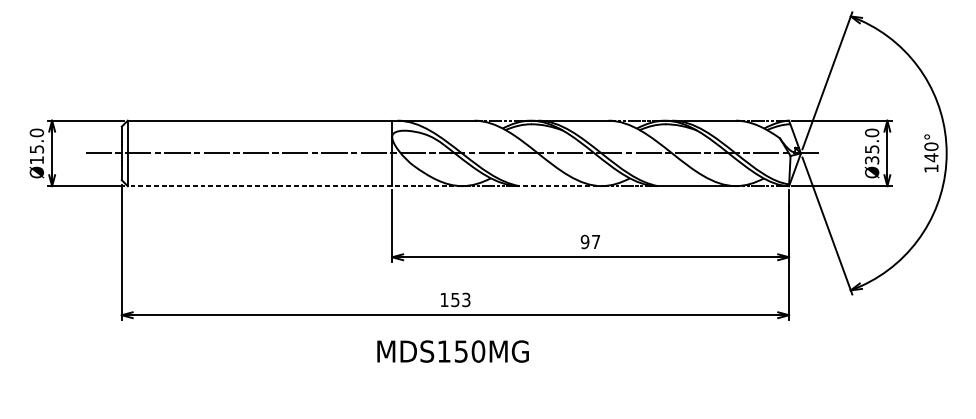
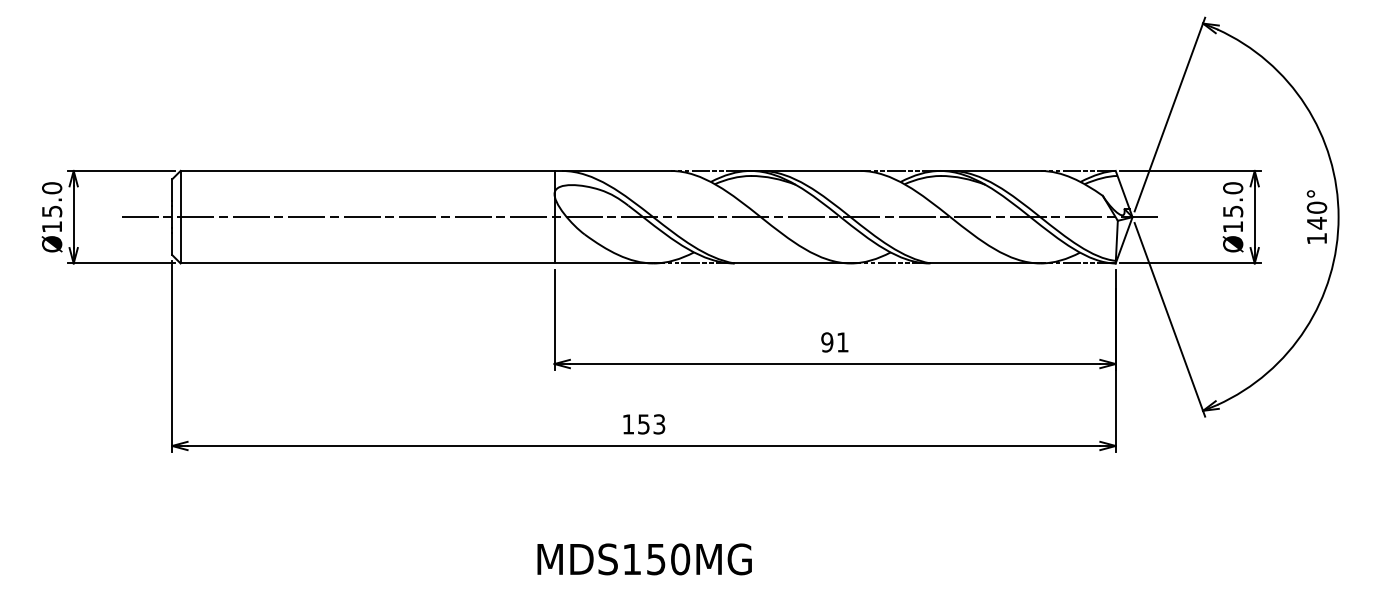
text: (872, 159) -> (1233, 226), Ø35.0 -> Ø15.0
line: (294, 186) -> (416, 263), dashed -> solid
line: (562, 186) -> (795, 263), dashed -> solid
text: (595, 242) -> (842, 342), 97 -> 91
text: (452, 351) -> (644, 559), moved

